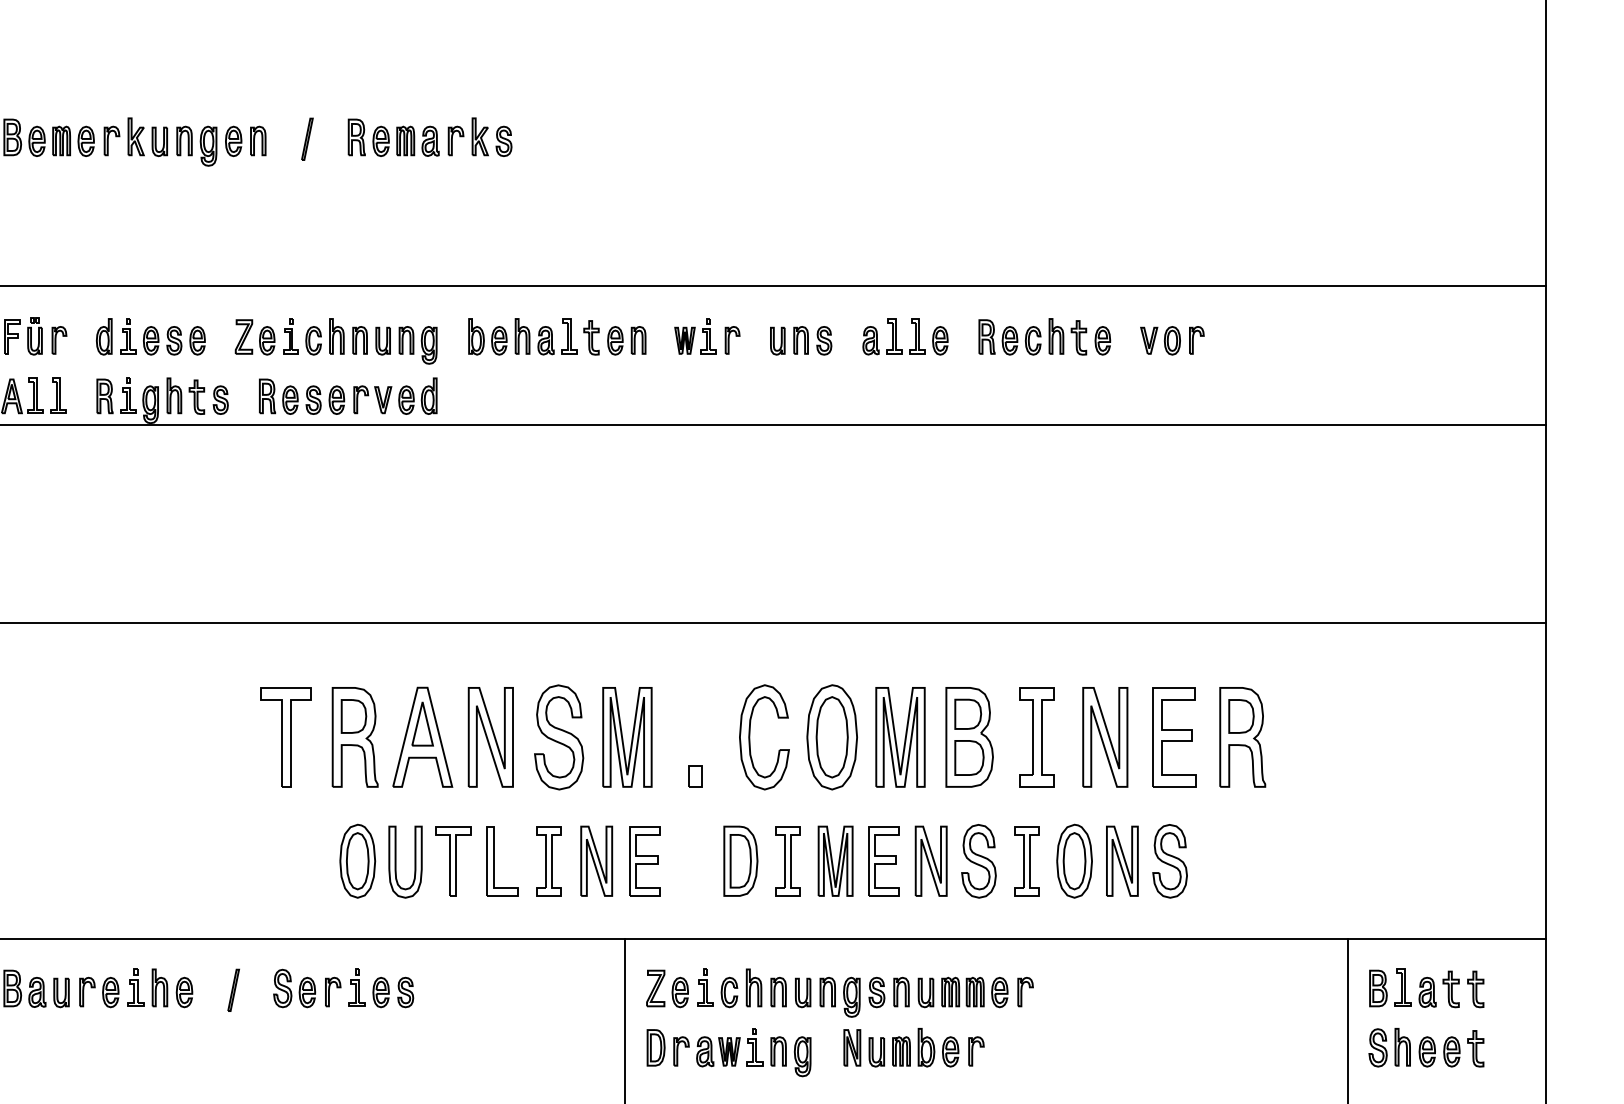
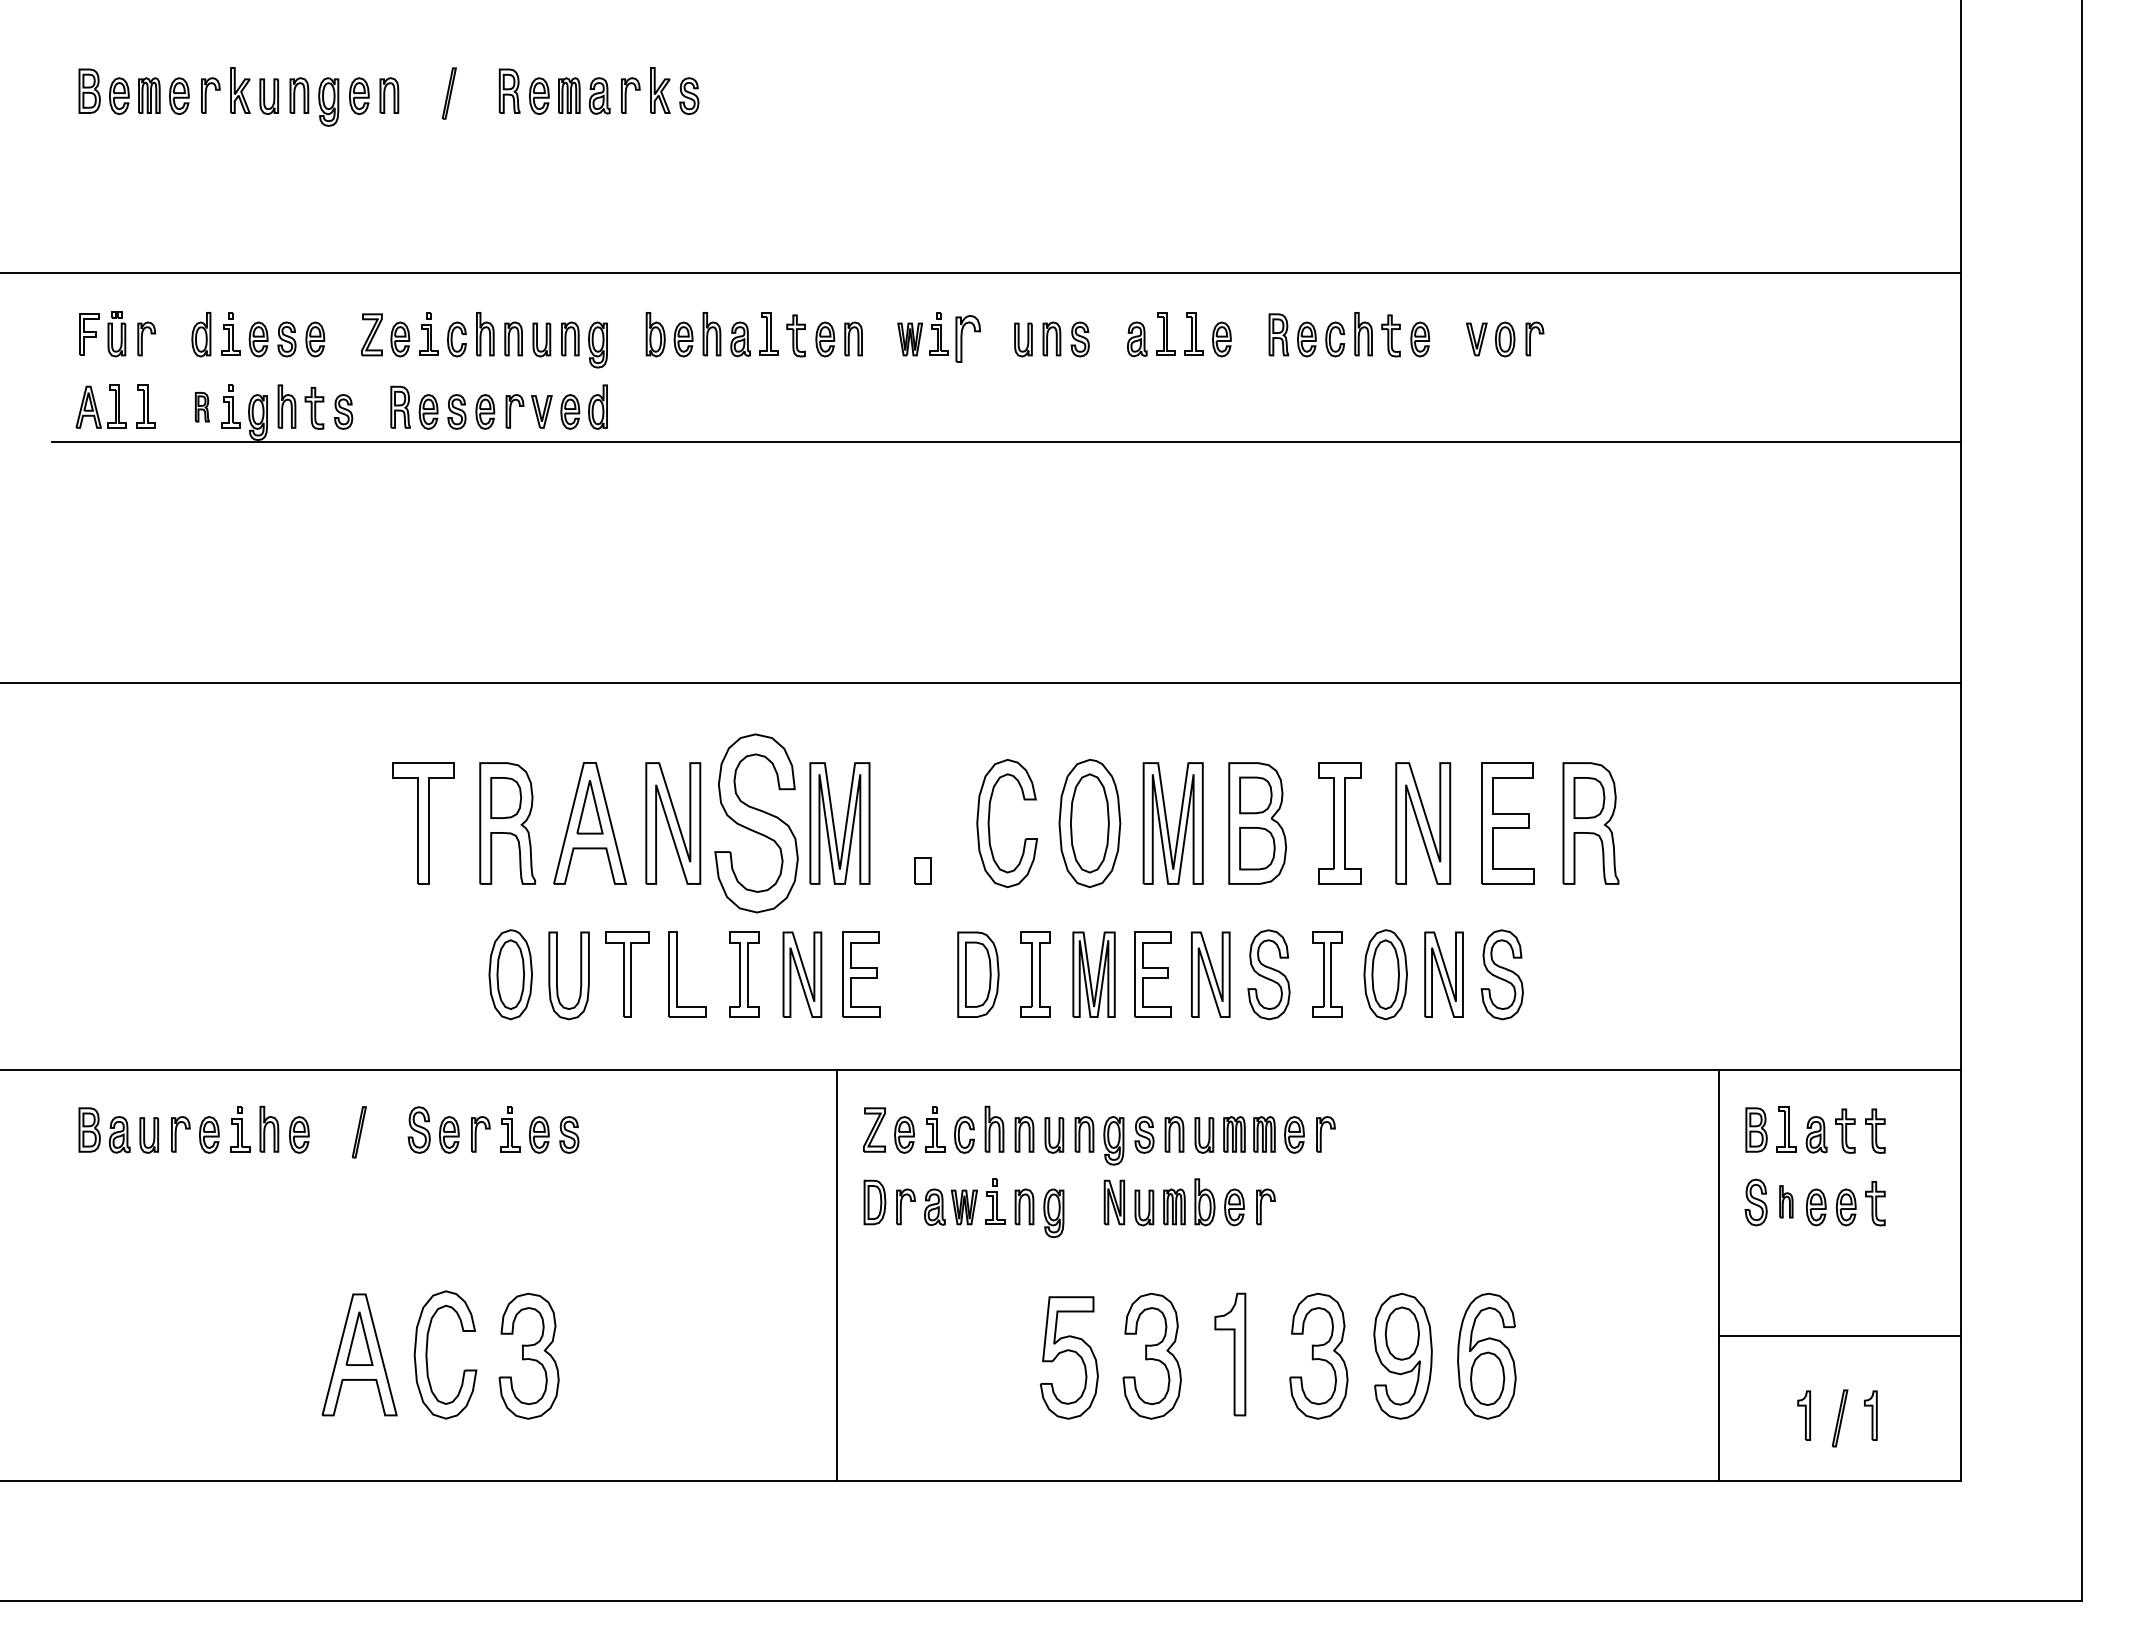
part: (732, 339) -> (968, 338), size x1.4
part: (105, 395) -> (202, 406), size x0.7
part: (559, 737) -> (756, 823), size x1.4
part: (1402, 1047) -> (1786, 1201), size x0.7

